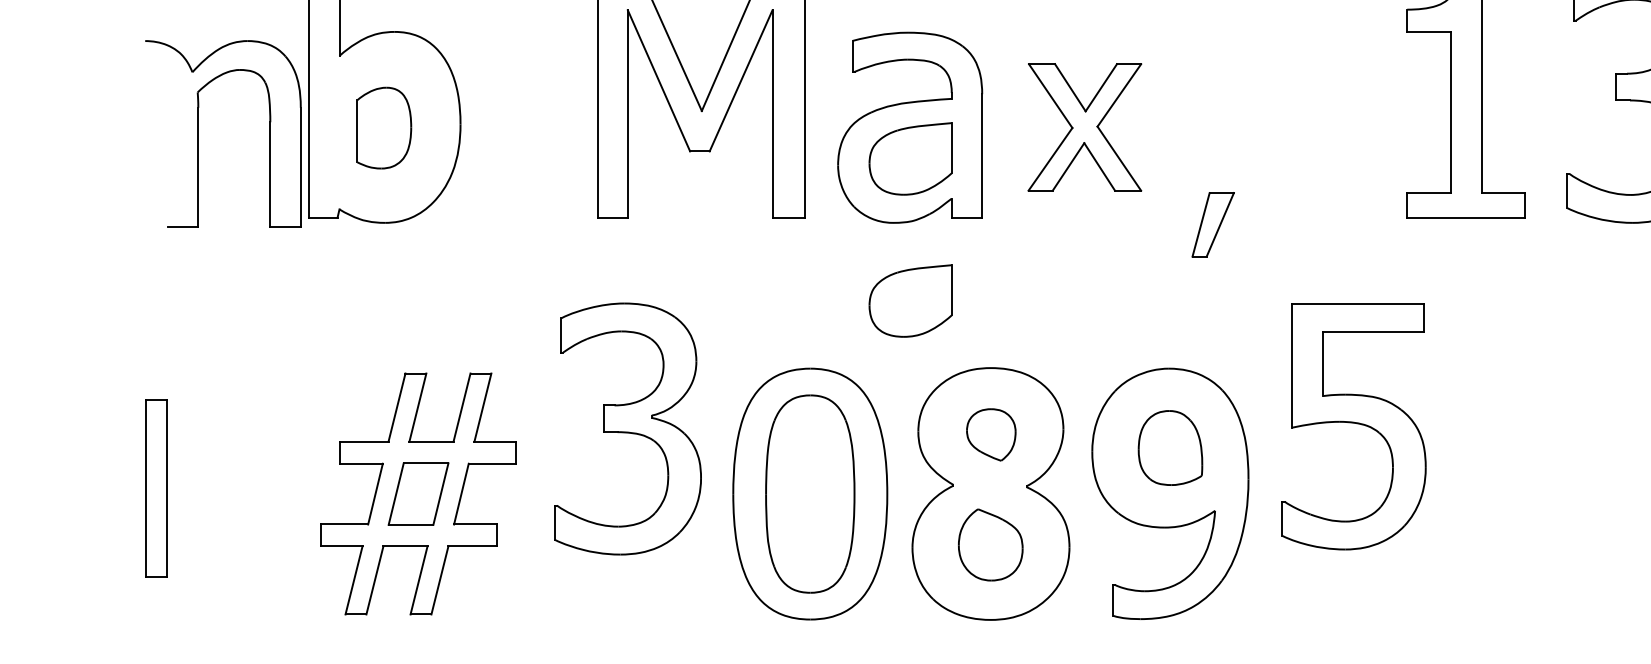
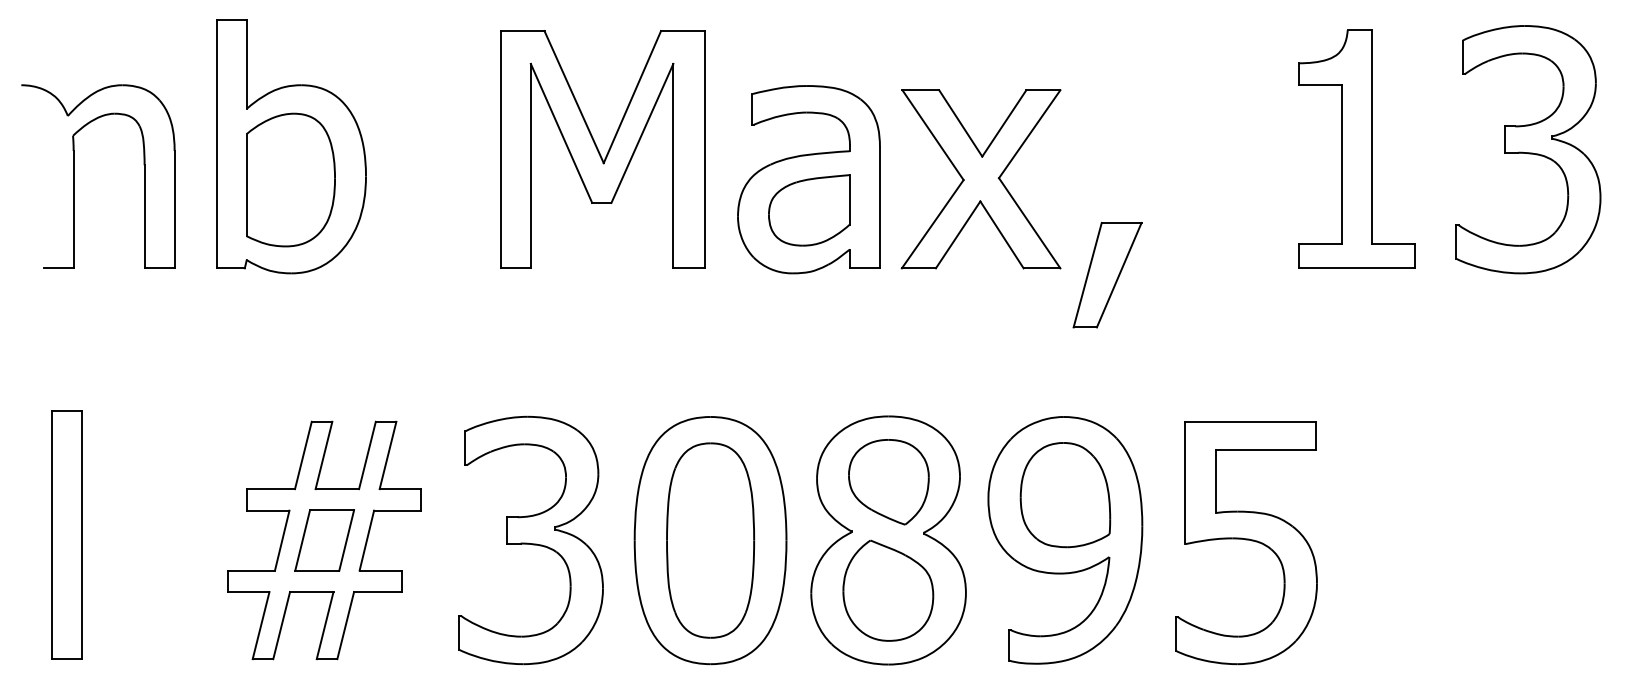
part: (383, 127) -> (290, 179), size x1.67
part: (1084, 127) -> (980, 179), size x1.43
part: (199, 133) -> (74, 176), moved
part: (1213, 225) -> (1107, 275), size x1.67
part: (910, 301) -> (809, 350), removed
part: (1354, 427) -> (1246, 543), moved
part: (627, 429) -> (530, 540), moved
part: (990, 435) -> (888, 482), size x1.67
part: (1170, 448) -> (1065, 495), size x1.43
part: (156, 487) -> (66, 534), size x1.43
part: (990, 544) -> (888, 590), size x1.43

